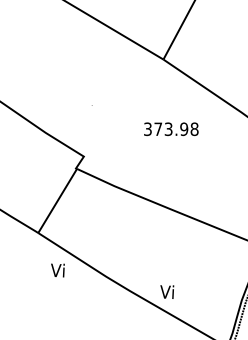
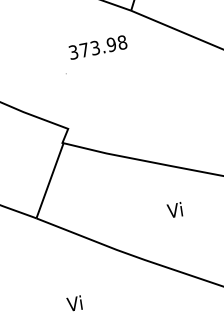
text: (171, 128) -> (98, 46), moved
text: (57, 270) -> (74, 303), moved
text: (167, 291) -> (175, 209), moved

